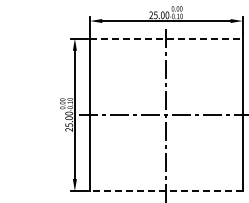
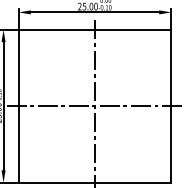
line: (166, 38) -> (95, 29), dashed -> solid
line: (165, 191) -> (94, 182), dashed -> solid

